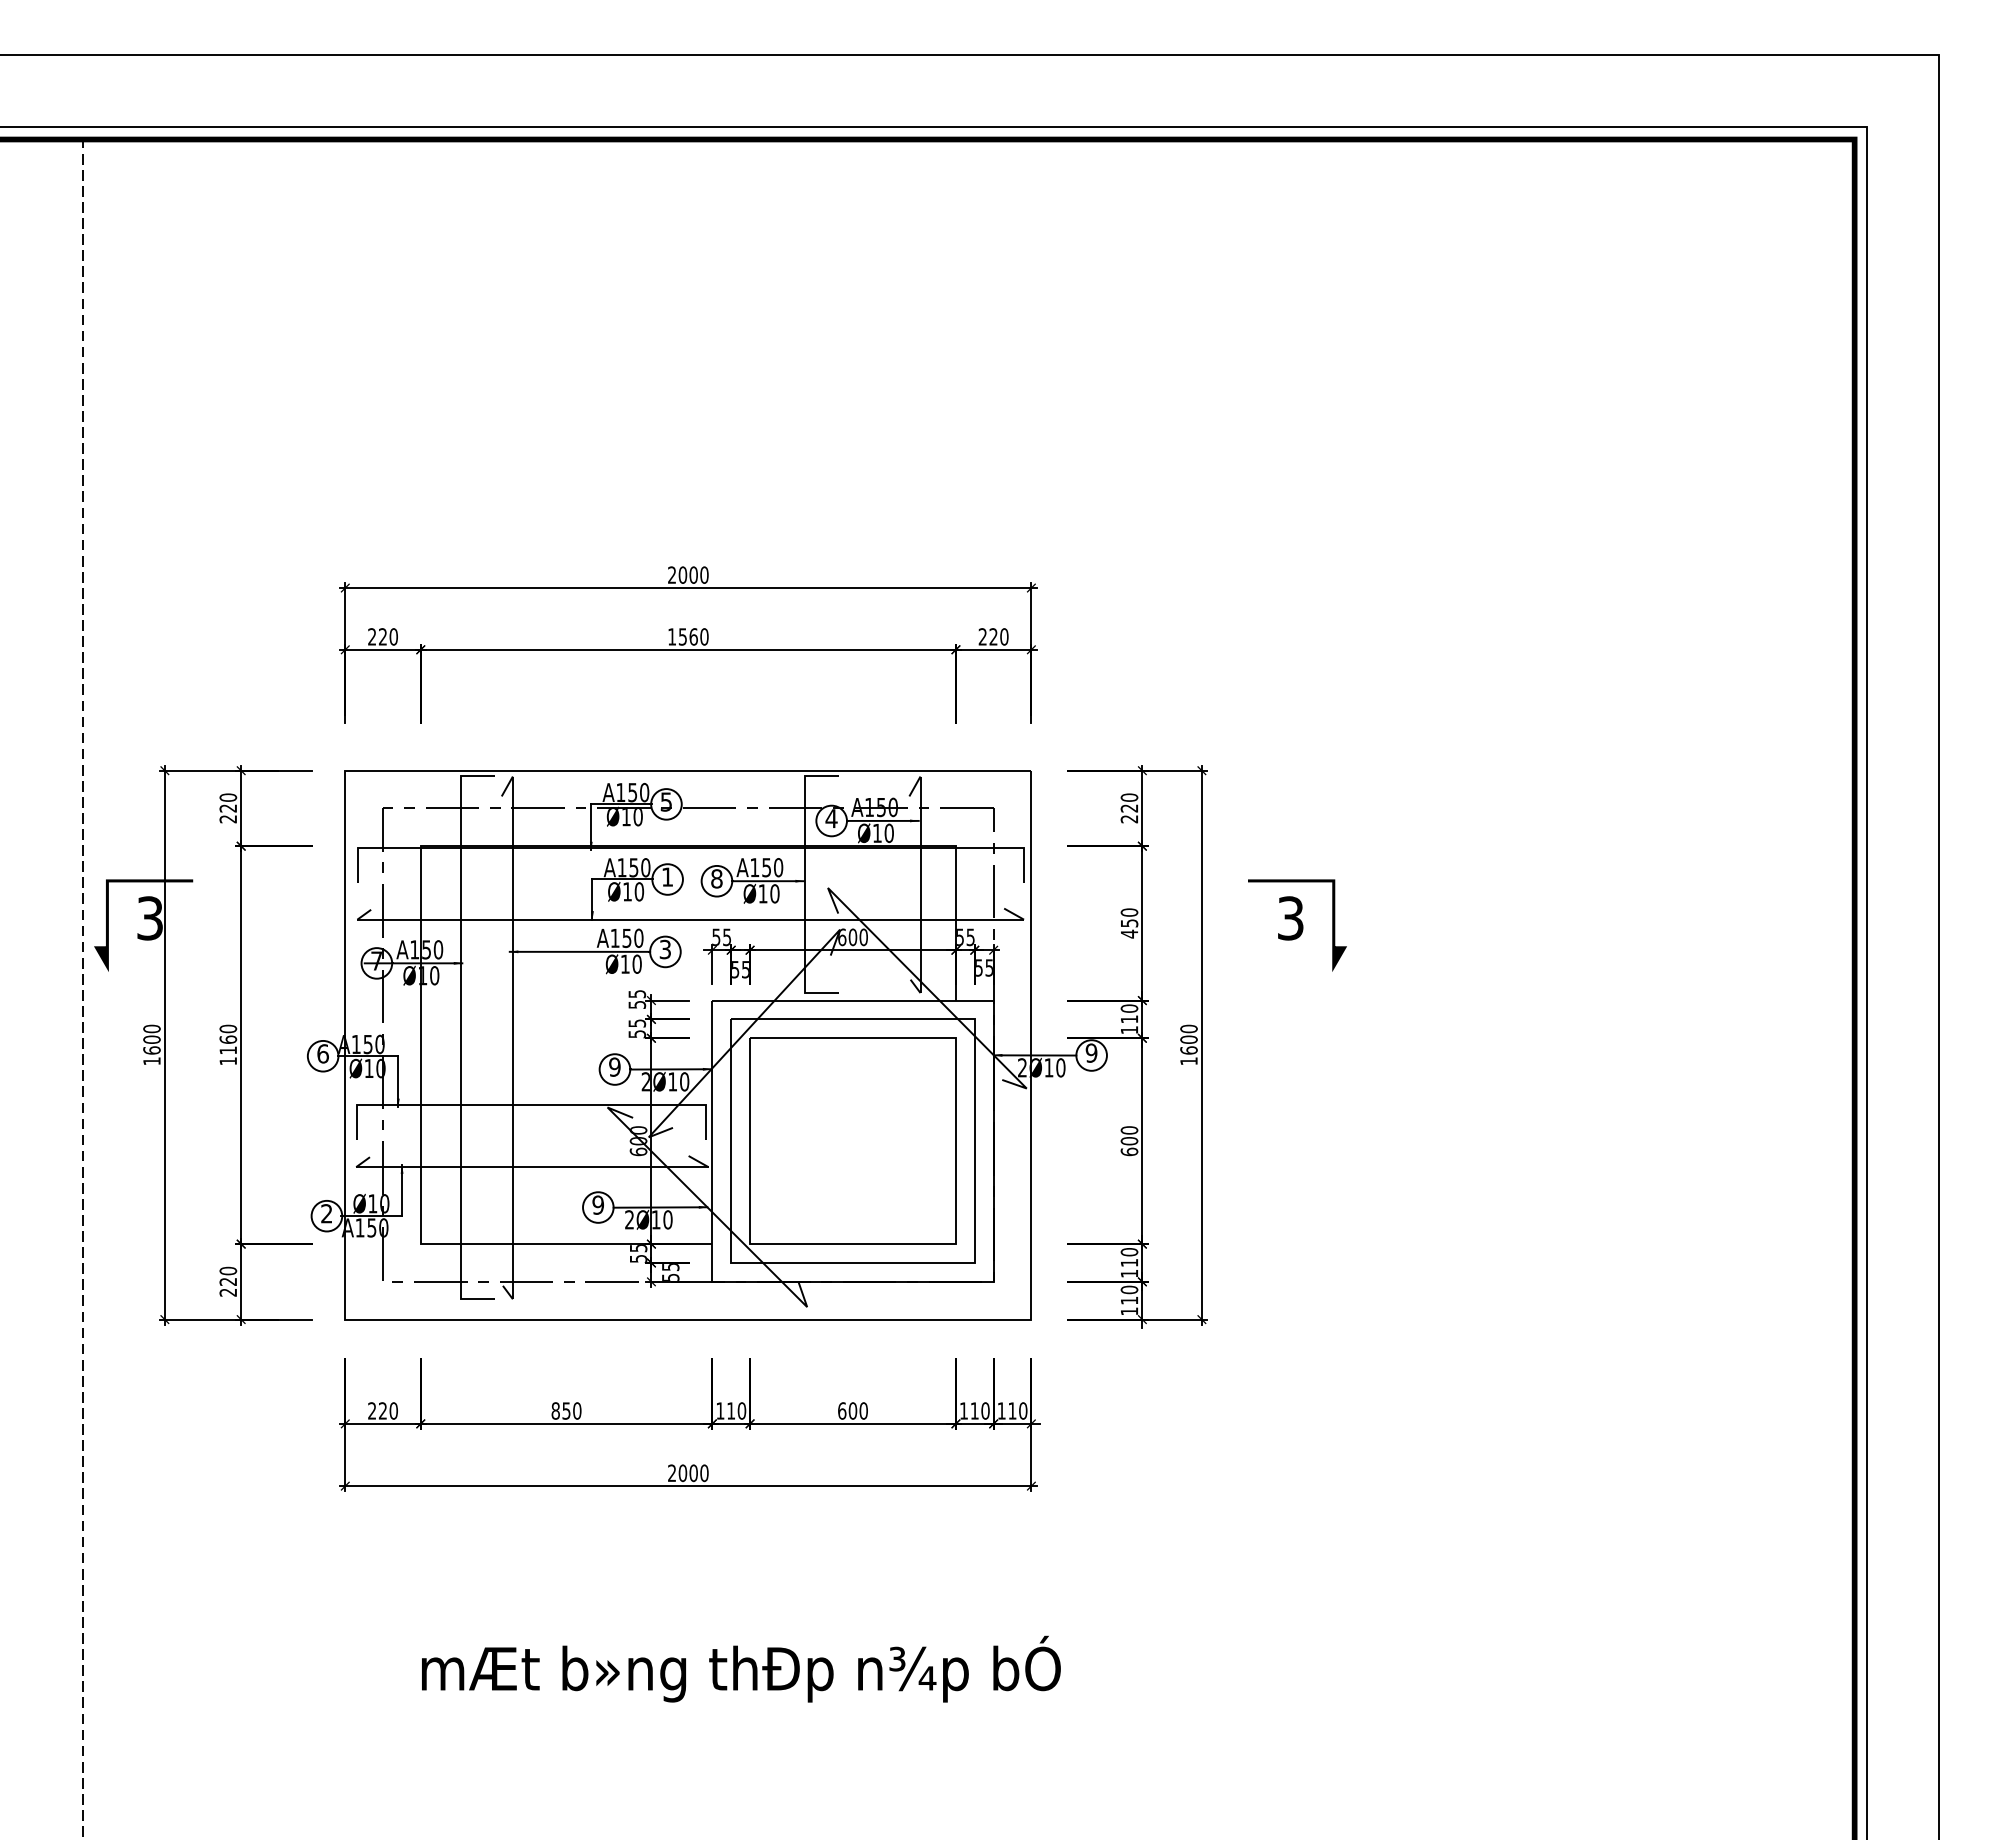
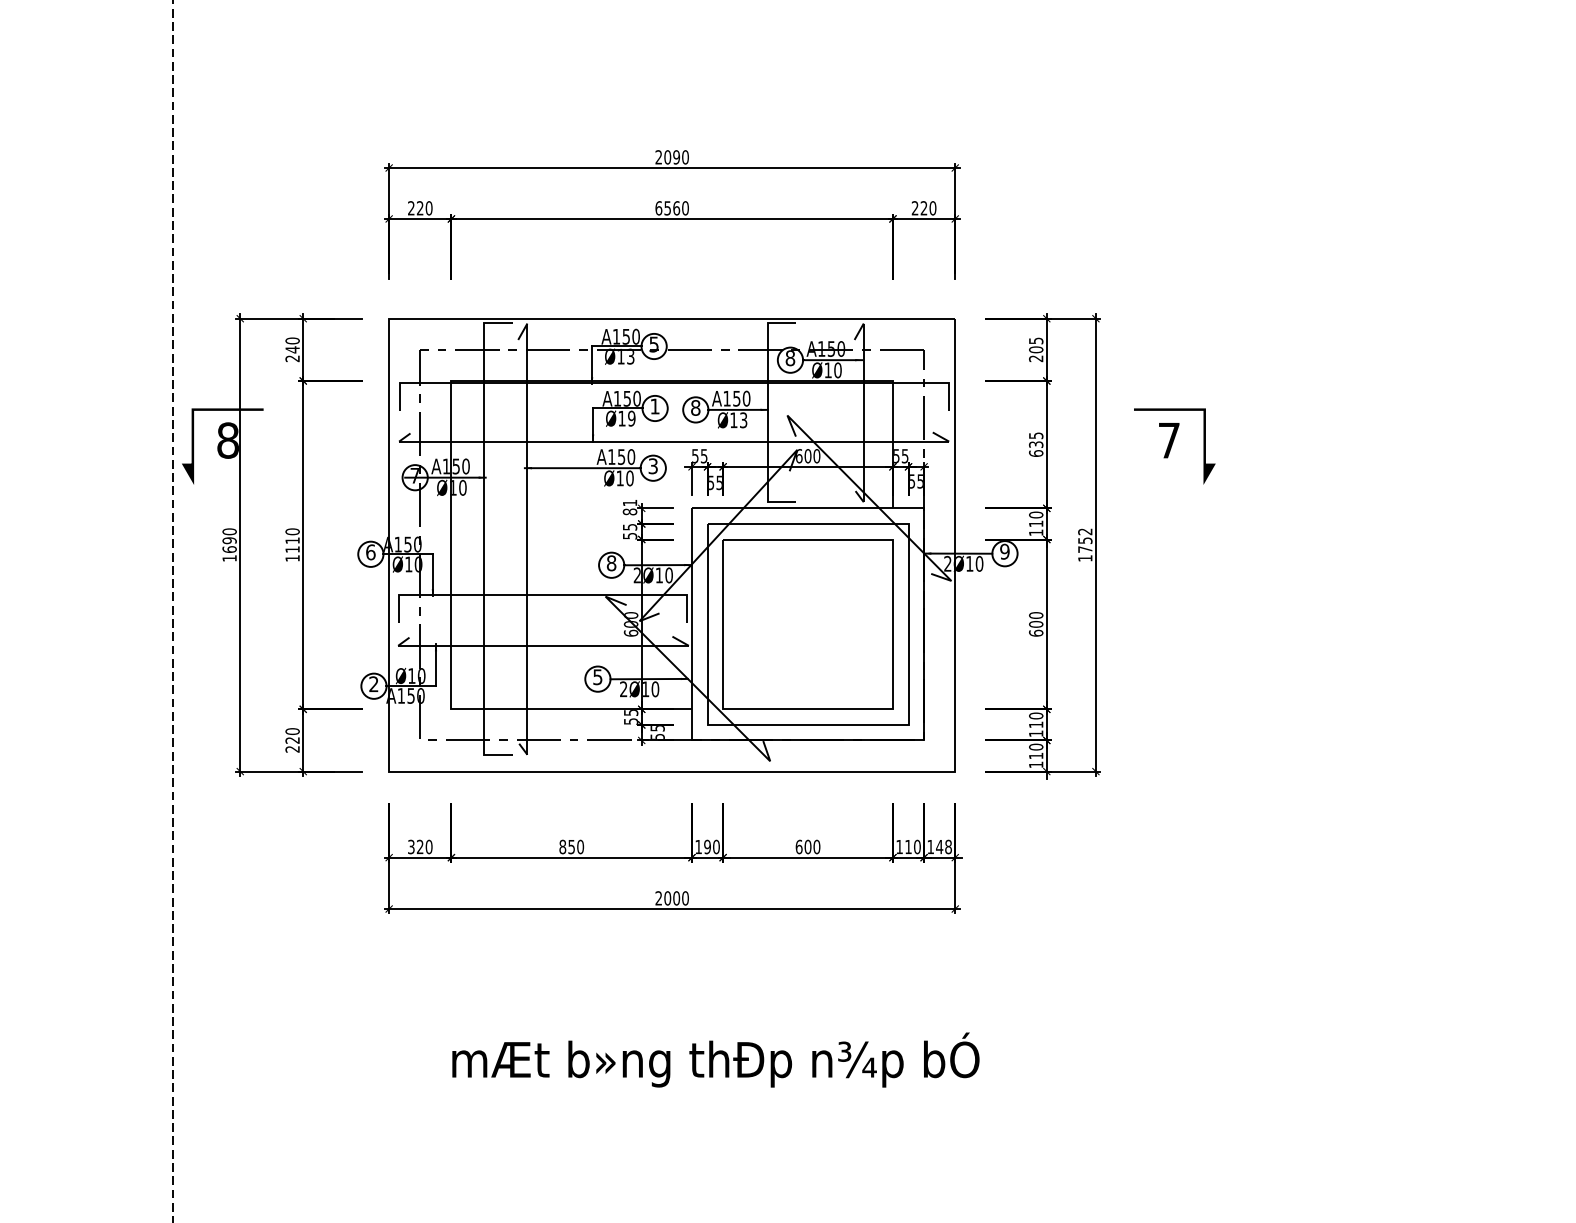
text: (693, 574) -> (676, 156), 2000 -> 2090
text: (672, 636) -> (659, 207), 1560 -> 6560
text: (1129, 802) -> (1036, 344), 220 -> 205
text: (227, 808) -> (291, 349), 220 -> 240
text: (637, 817) -> (630, 357), Ø10 -> Ø13
text: (831, 818) -> (790, 358), 4 -> 8
text: (638, 891) -> (631, 418), Ø10 -> Ø19
text: (774, 893) -> (743, 420), Ø10 -> Ø13
text: (150, 918) -> (228, 440), 3 -> 8
text: (1290, 918) -> (1169, 440), 3 -> 7
text: (1129, 923) -> (1036, 444), 450 -> 635
text: (637, 999) -> (630, 507), 55 -> 81
text: (151, 1039) -> (229, 540), 1600 -> 1690
text: (228, 1039) -> (292, 540), 1160 -> 1110
text: (1188, 1039) -> (1084, 540), 1600 -> 1752
text: (614, 1066) -> (611, 562), 9 -> 8
text: (597, 1204) -> (597, 676), 9 -> 5
text: (372, 1410) -> (411, 846), 220 -> 320
text: (731, 1410) -> (707, 846), 110 -> 190
text: (1017, 1410) -> (943, 846), 110 -> 148

